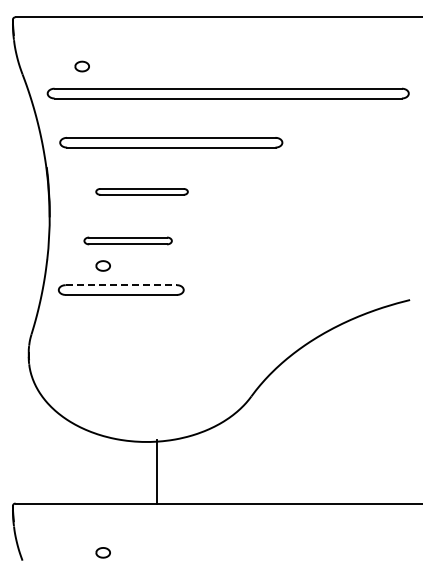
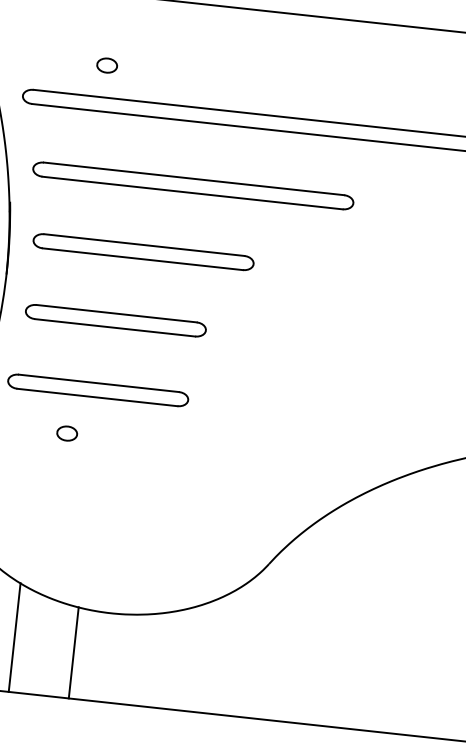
part: (81, 66) -> (106, 65), moved
part: (141, 191) -> (142, 251), size x1.67
part: (127, 240) -> (114, 319), size x1.43
part: (102, 265) -> (66, 432), moved
line: (121, 285) -> (99, 383), dashed -> solid
line: (82, 465) -> (14, 637), added
line: (157, 471) -> (74, 652), moved

